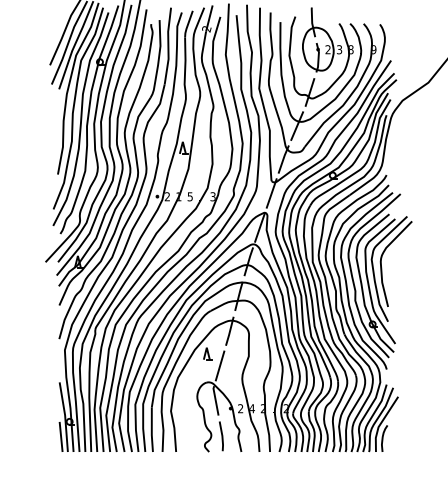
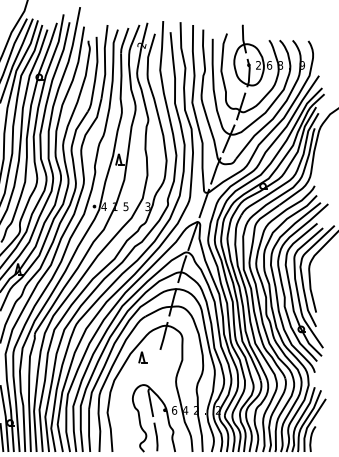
text: (339, 49) -> (269, 65), 3 -> 6
text: (167, 196) -> (104, 206), 2 -> 4
line: (219, 365) -> (154, 368), removed
text: (240, 408) -> (174, 410), 2 -> 6

